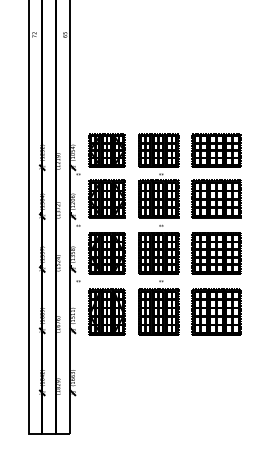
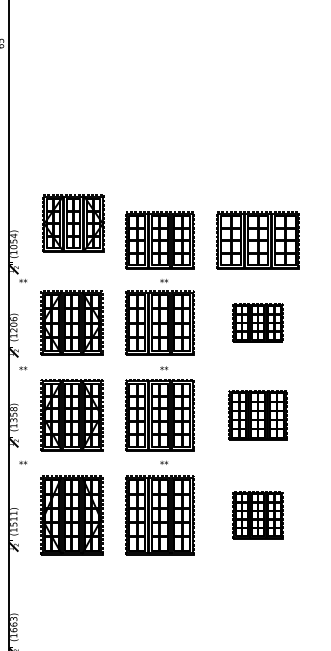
part: (106, 150) -> (72, 223), moved
part: (216, 198) -> (258, 321), size x0.6
part: (216, 253) -> (258, 415), size x0.7
part: (216, 311) -> (258, 514), size x0.6

